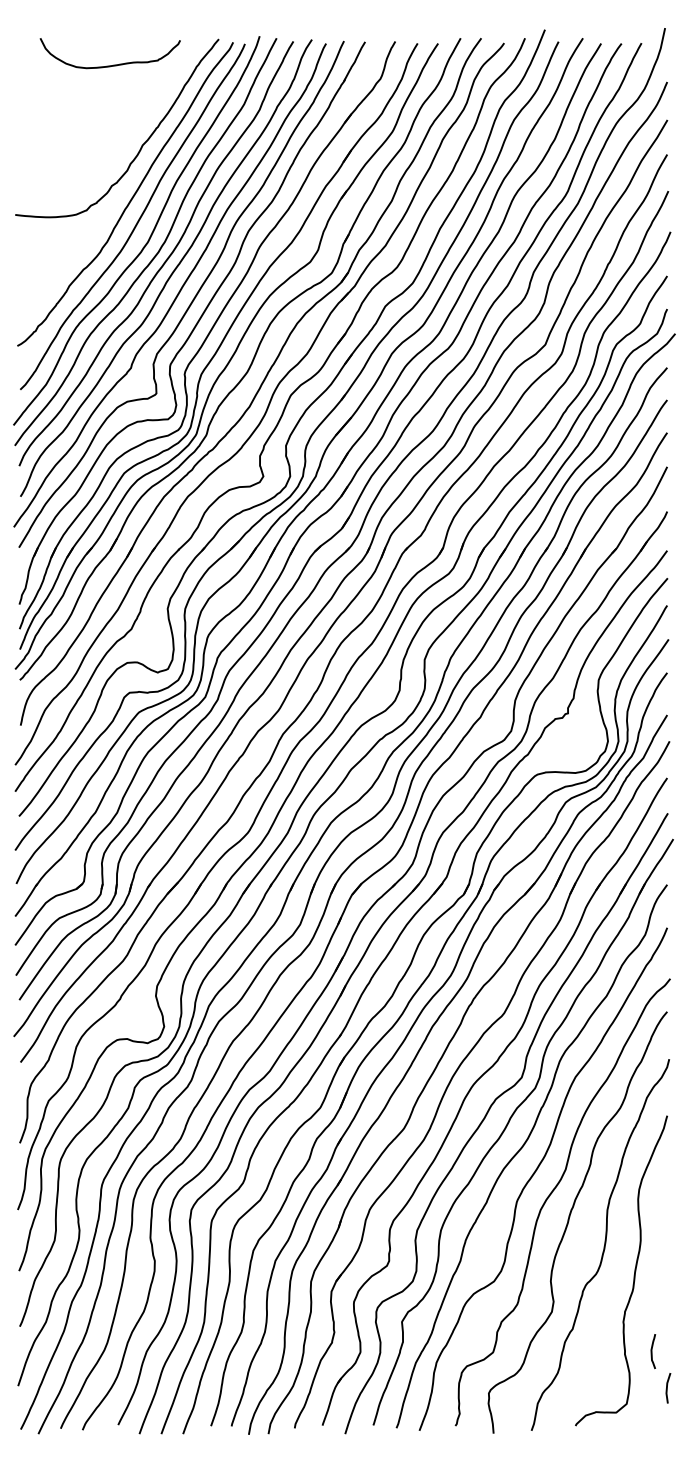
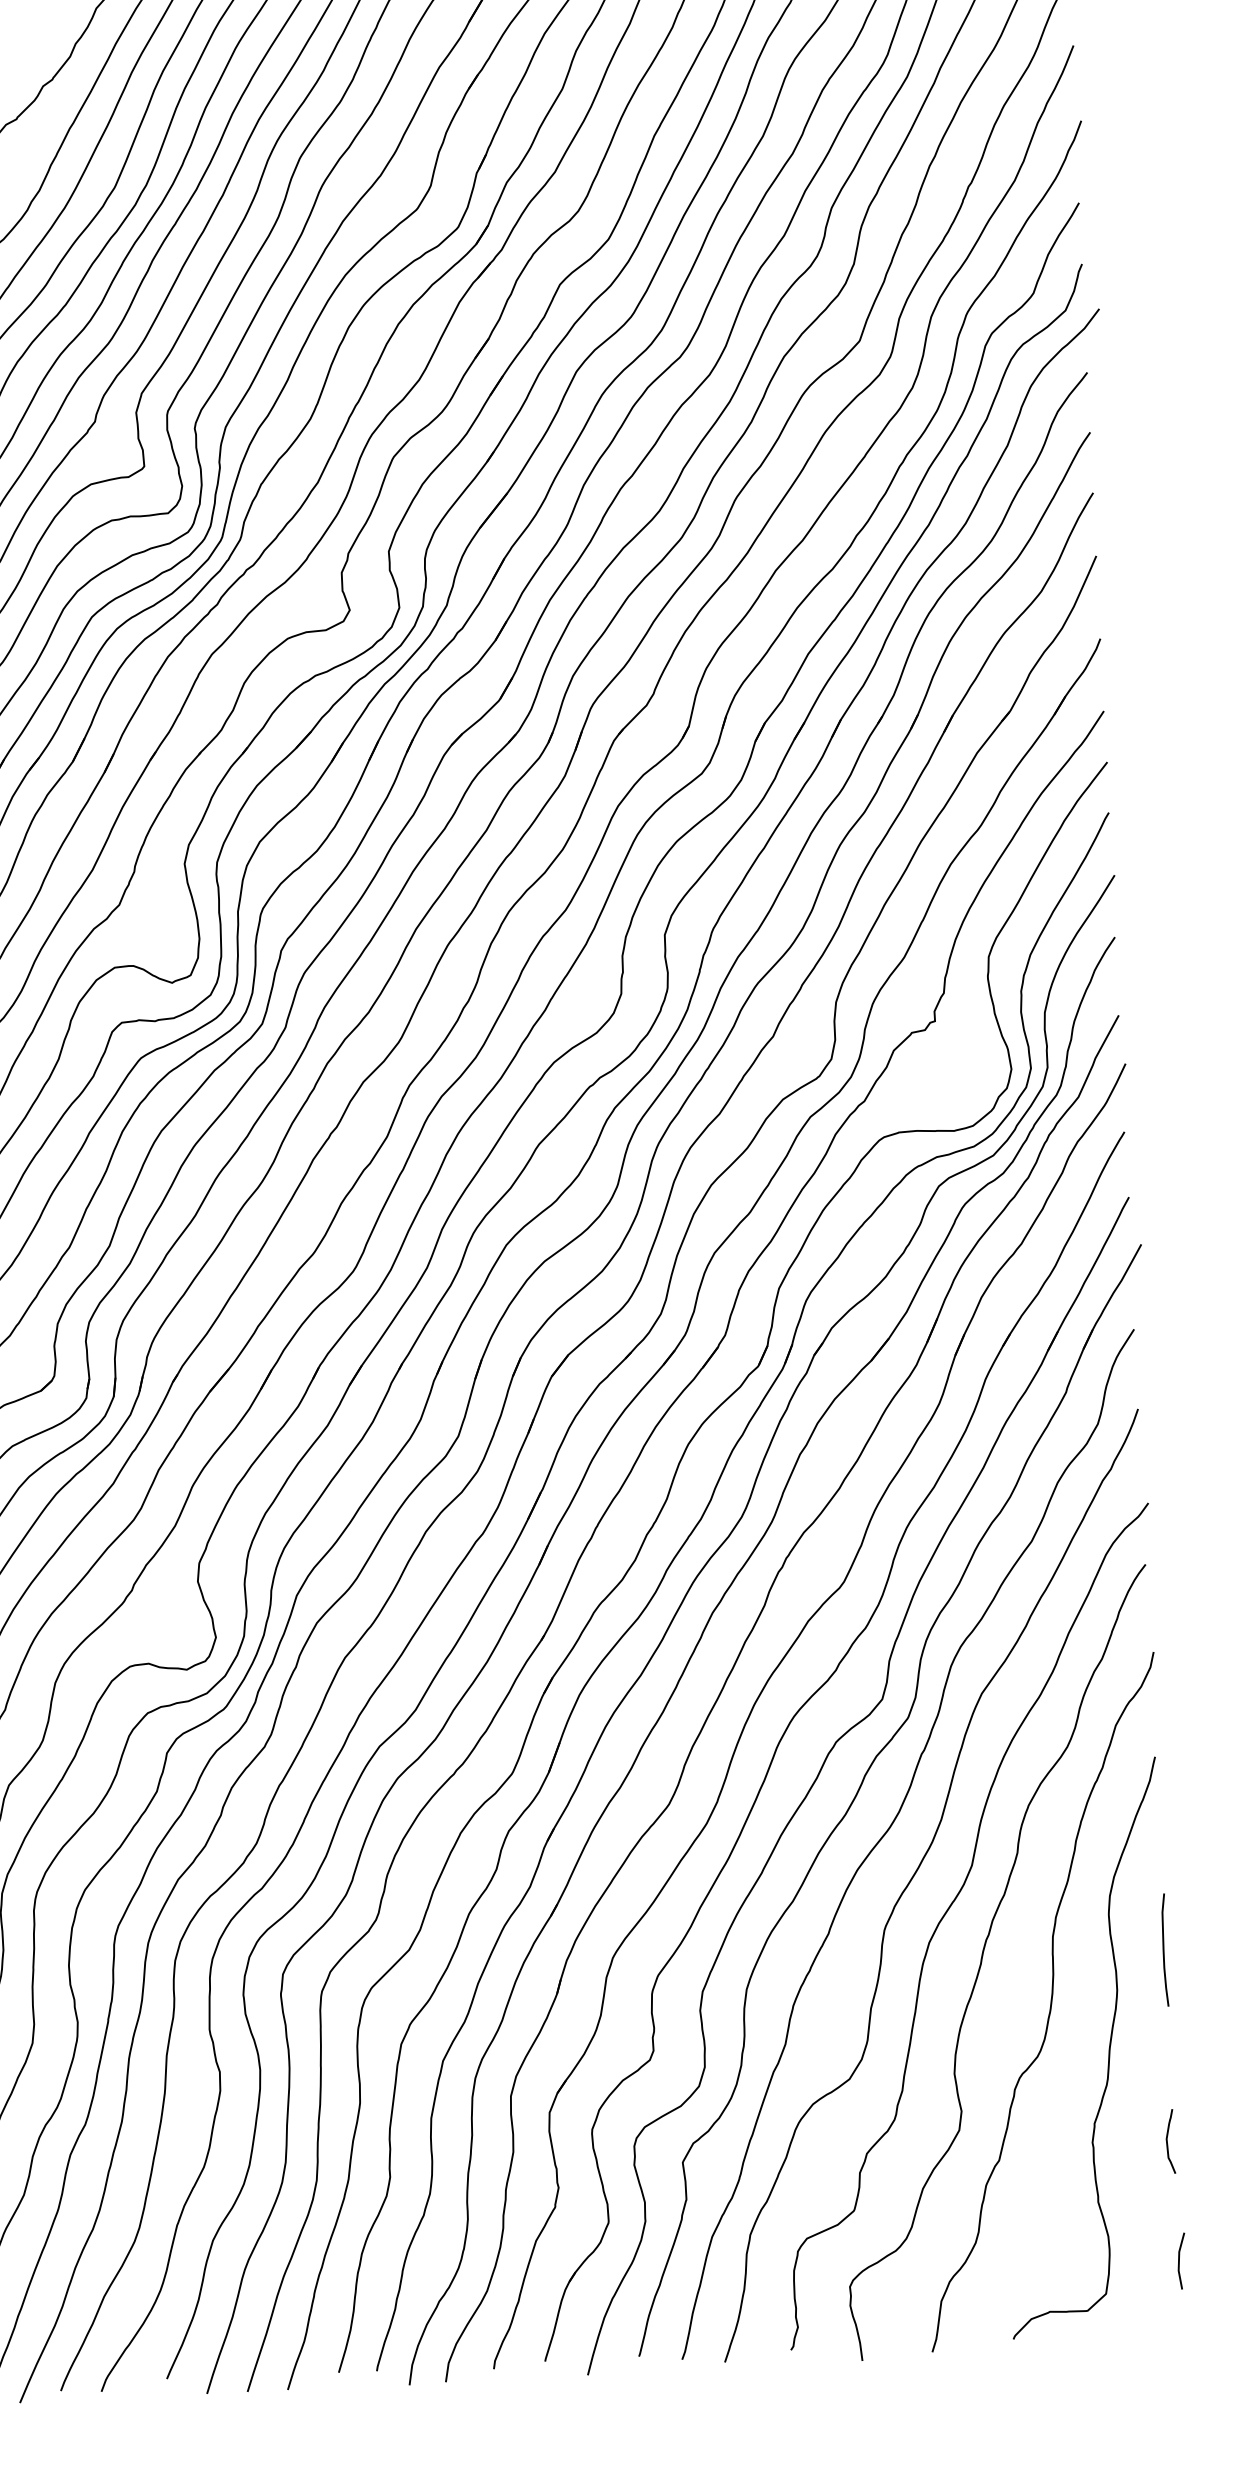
curve: (667, 1219) -> (1164, 1948), added
curve: (652, 1351) -> (1168, 2141), moved

